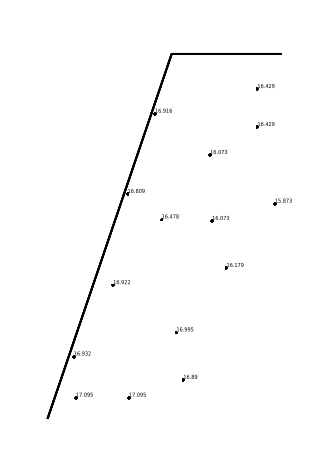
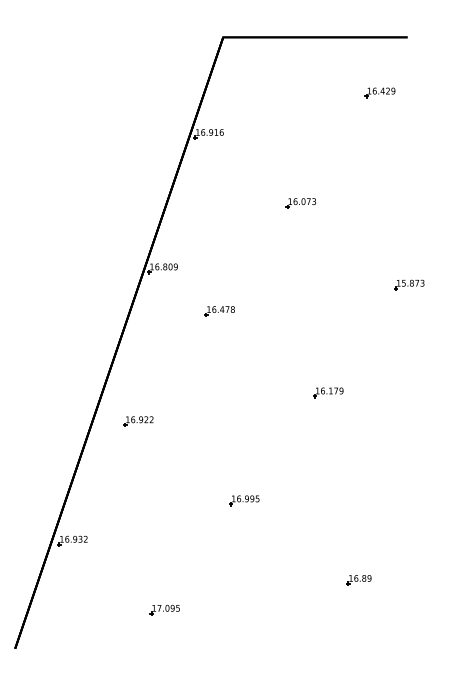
part: (265, 125) -> (380, 157), removed
part: (219, 219) -> (303, 314), removed
part: (189, 377) -> (358, 579), moved
part: (83, 395) -> (75, 609), removed

